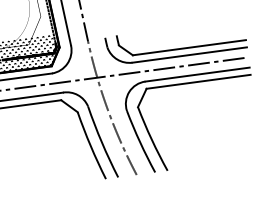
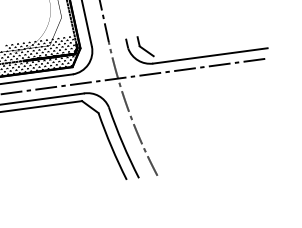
line: (188, 47) -> (209, 48), removed
part: (179, 85) -> (200, 86), removed

